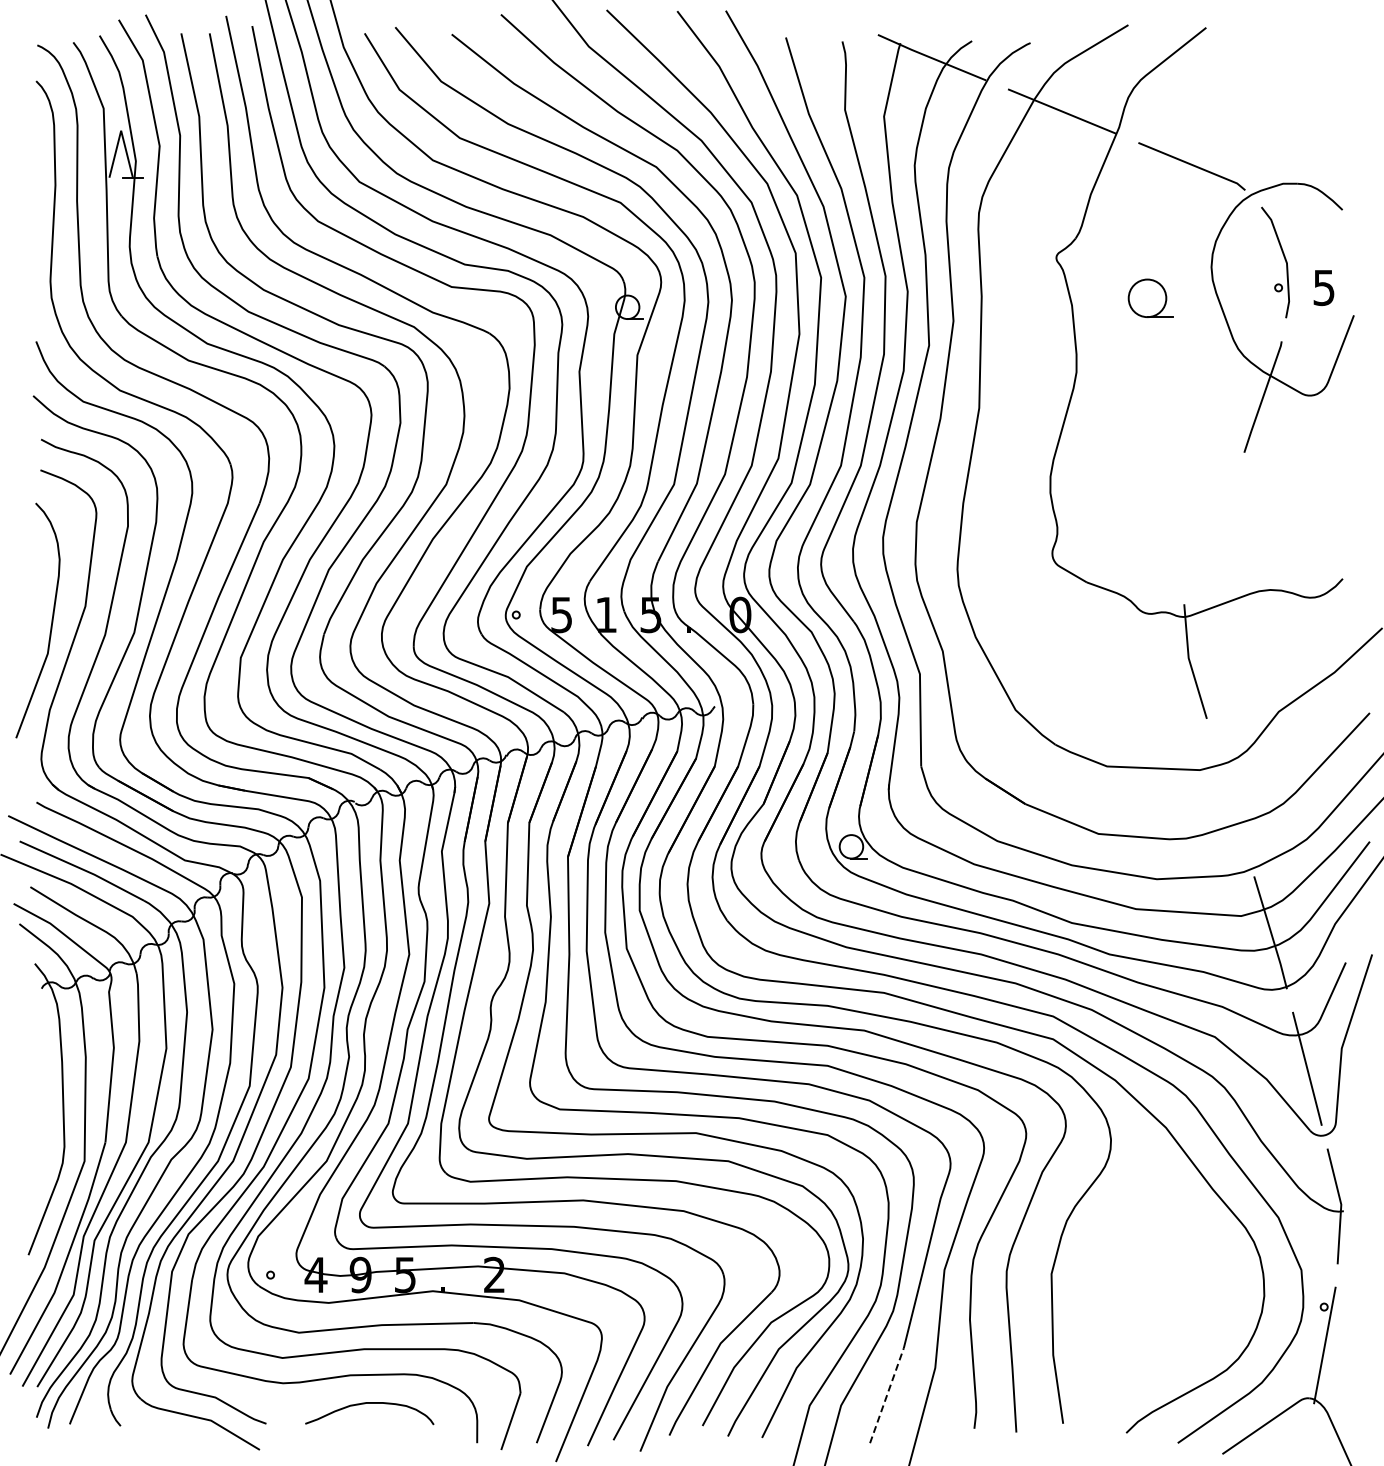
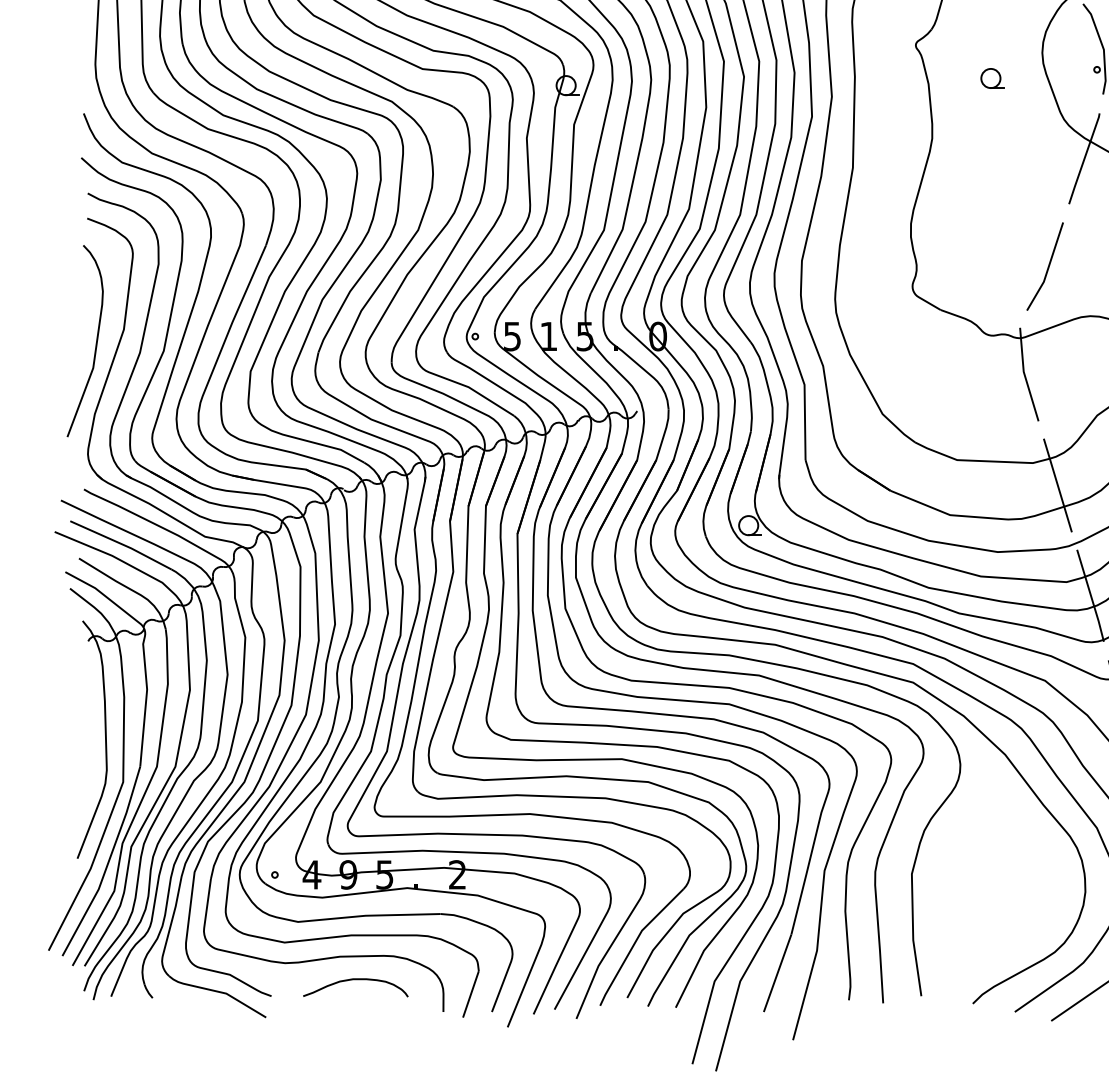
part: (1149, 298) -> (991, 78), size x0.62
line: (1217, 531) -> (1047, 268), added
line: (1230, 797) -> (1057, 485), added
line: (887, 1395) -> (778, 973), dashed -> solid

